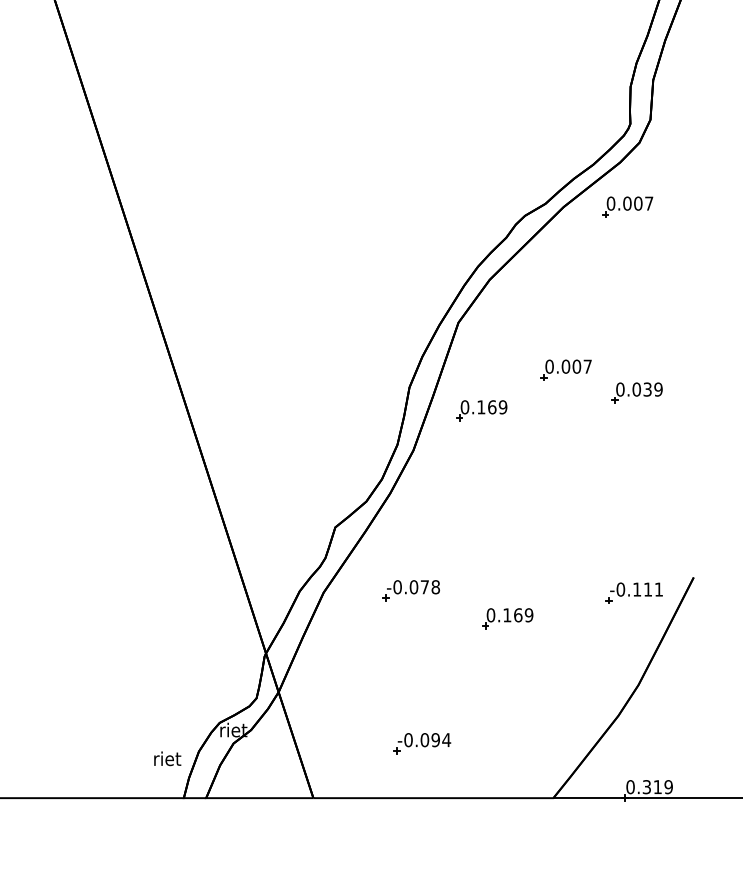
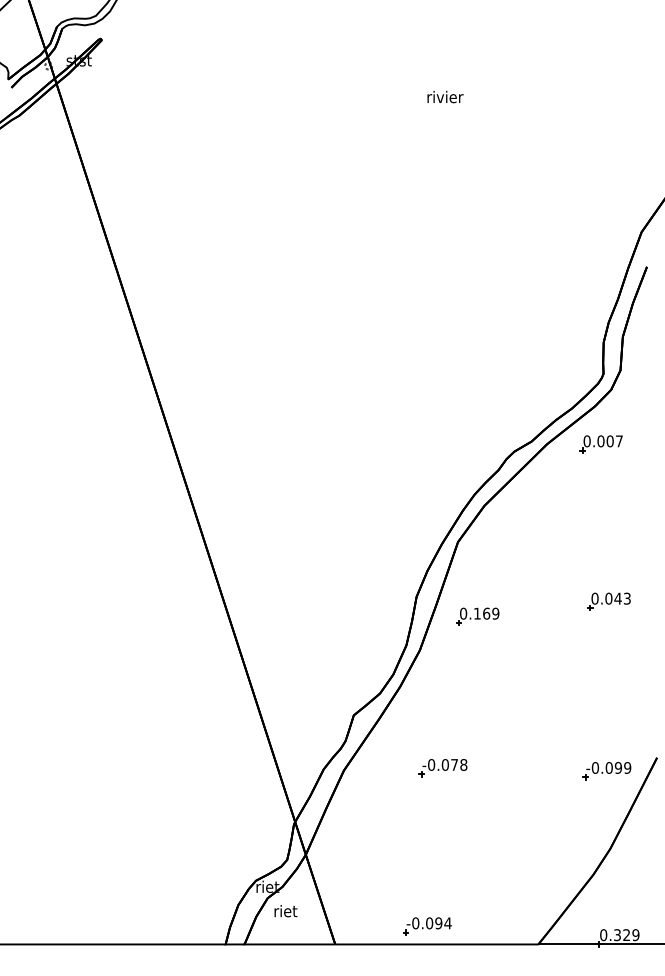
part: (565, 370) -> (548, 582), removed
text: (652, 389) -> (622, 598), 0.039 -> 0.043
text: (648, 589) -> (618, 767), -0.111 -> -0.099
part: (410, 591) -> (442, 768), moved
part: (507, 618) -> (499, 792), removed
part: (422, 743) -> (427, 926), moved
text: (167, 759) -> (285, 911), moved
text: (657, 786) -> (626, 934), 0.319 -> 0.329

